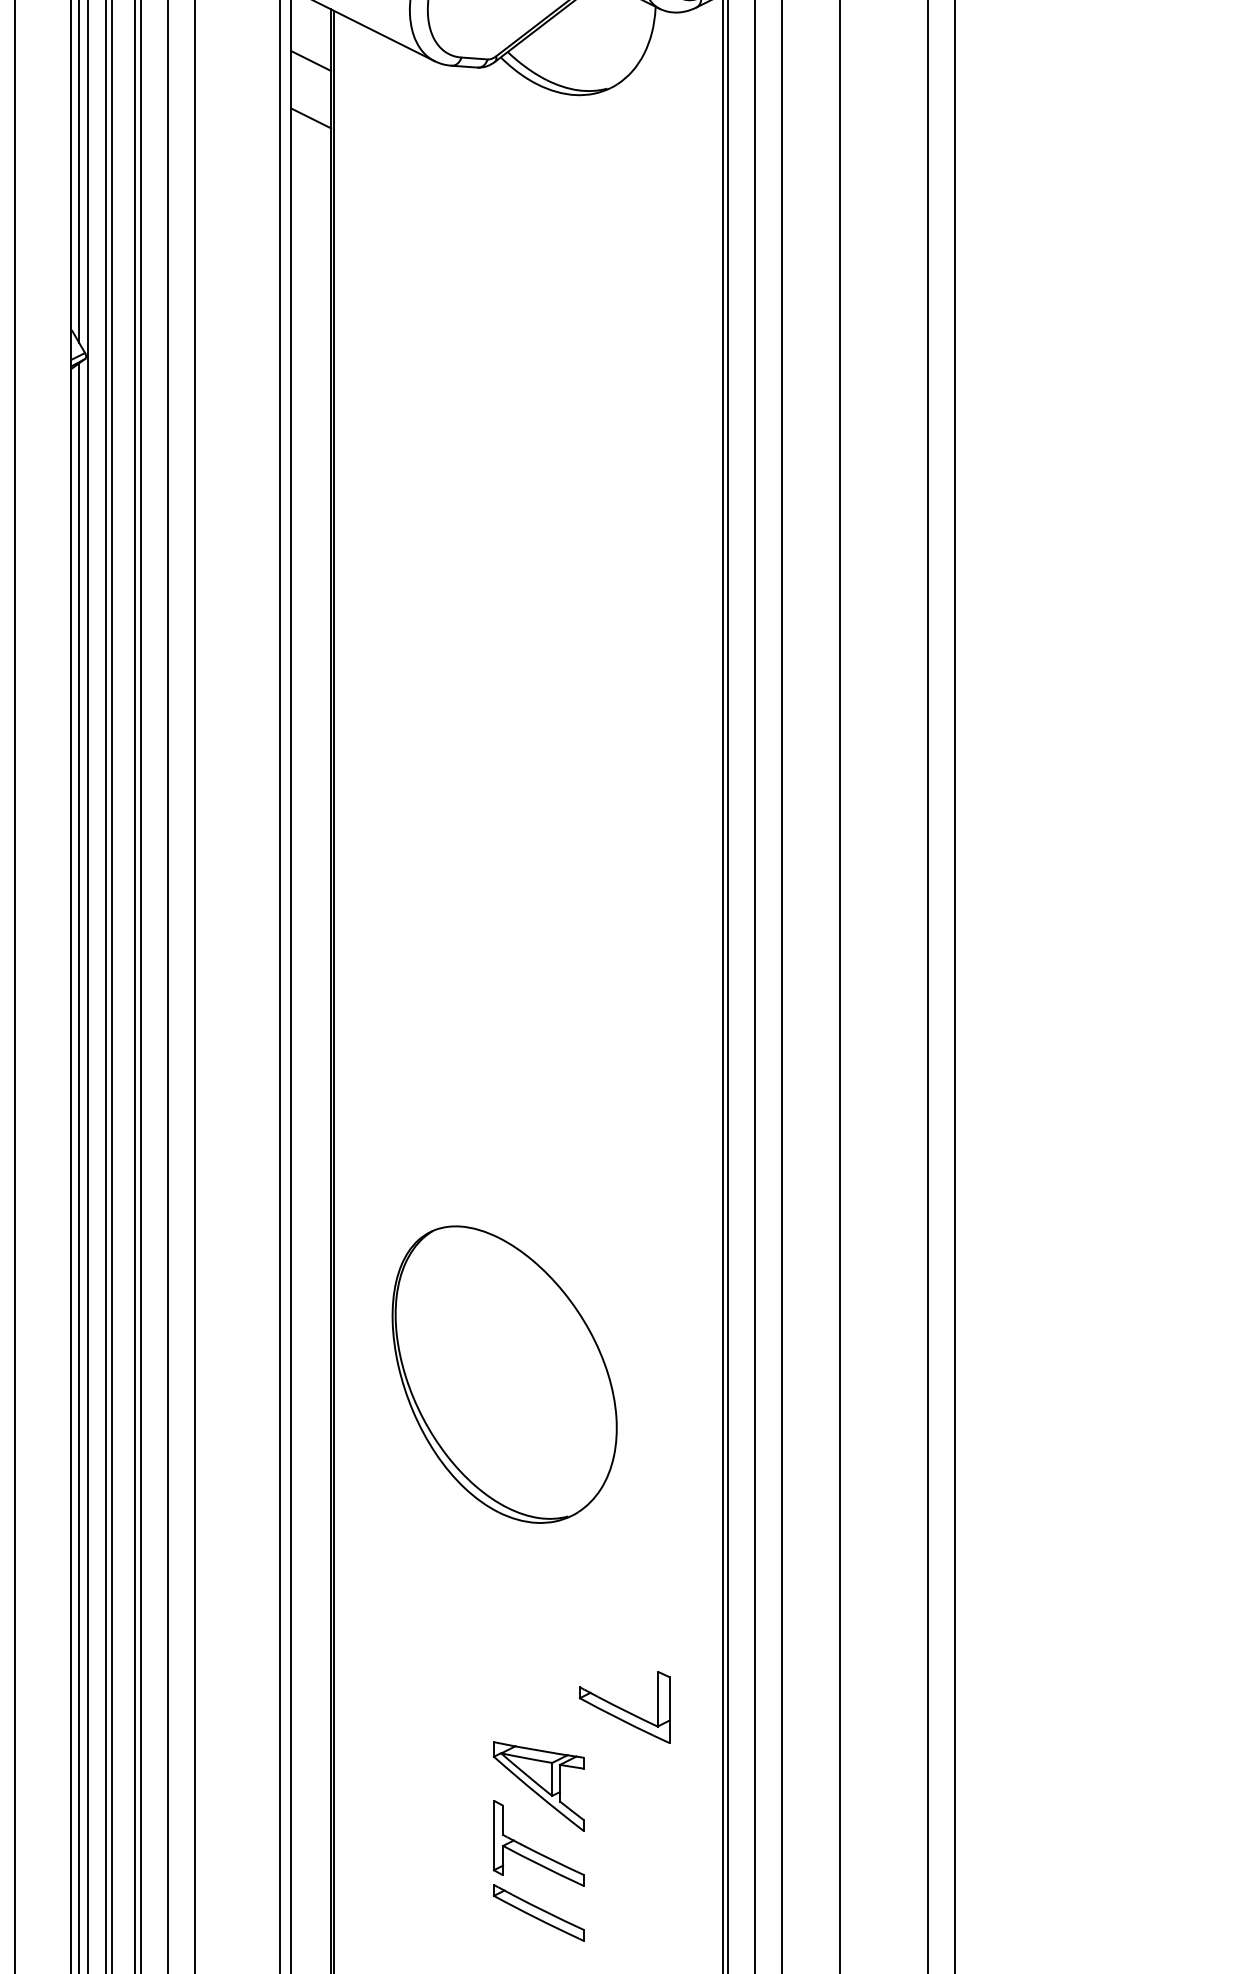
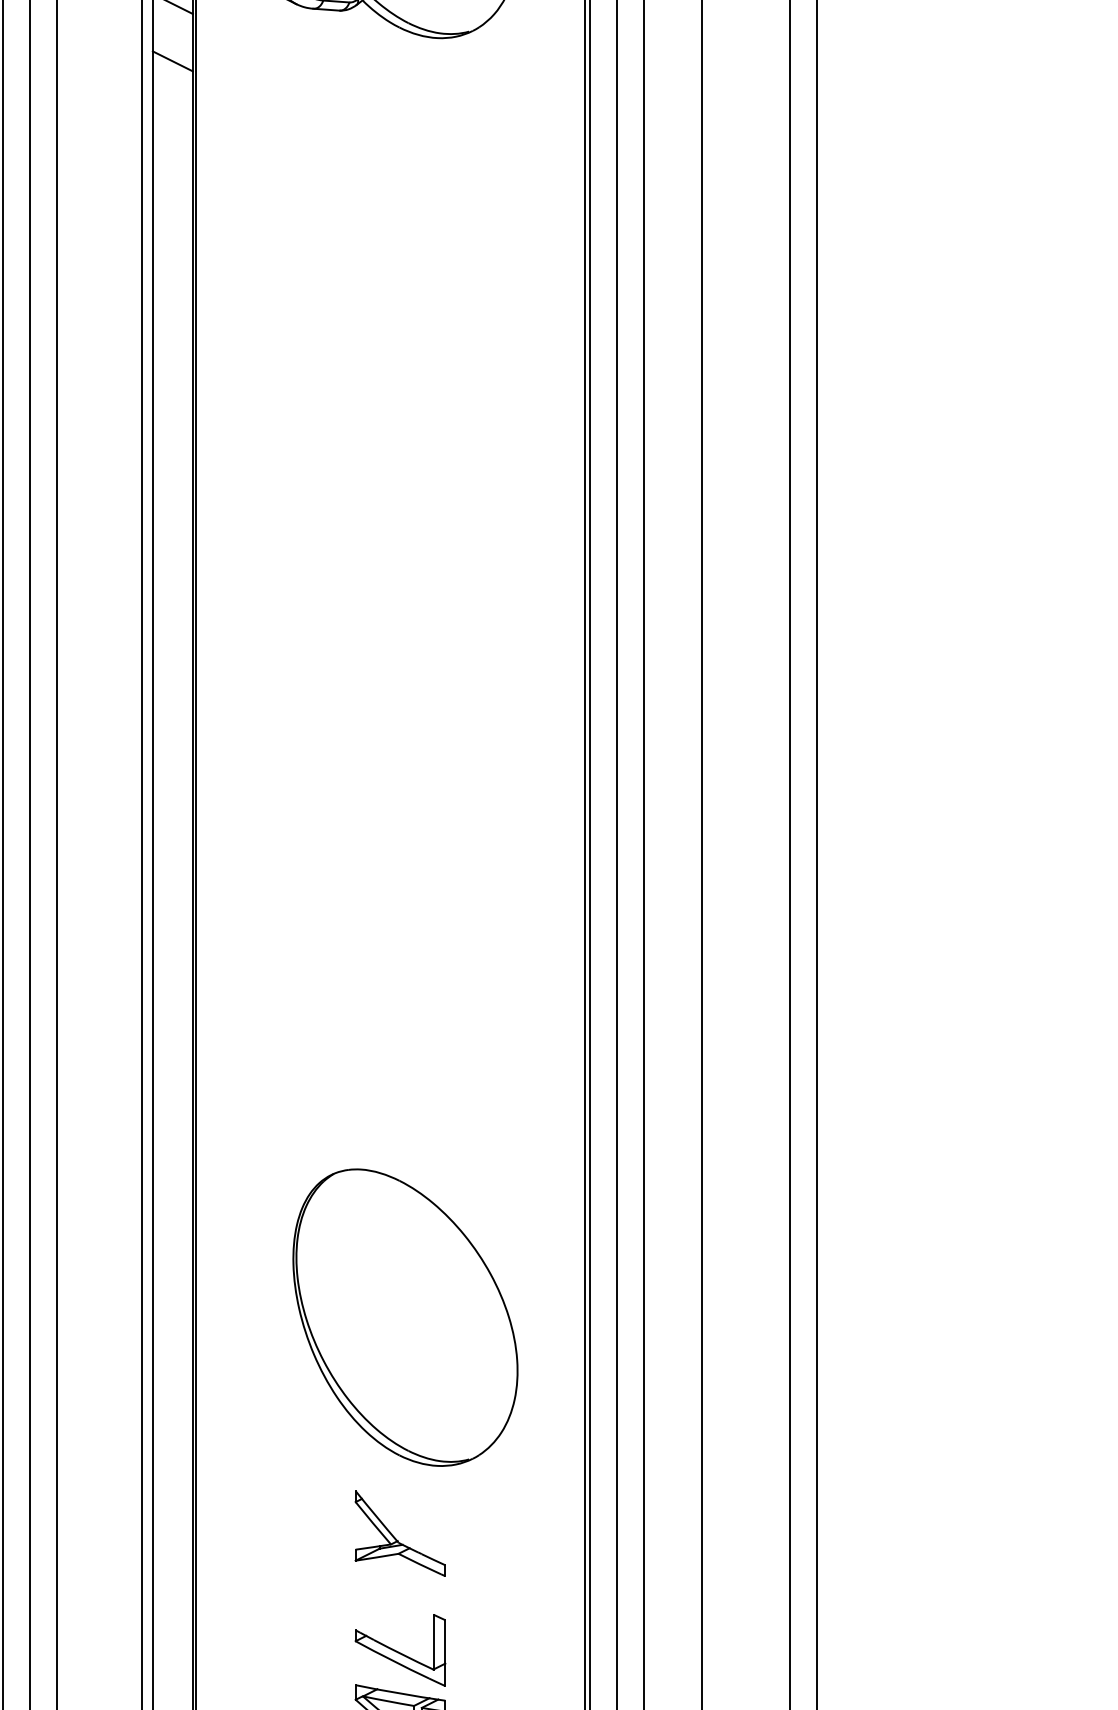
part: (504, 1374) -> (405, 1317), moved
part: (533, 1594) -> (395, 1537), added
part: (624, 1707) -> (400, 1650), moved

